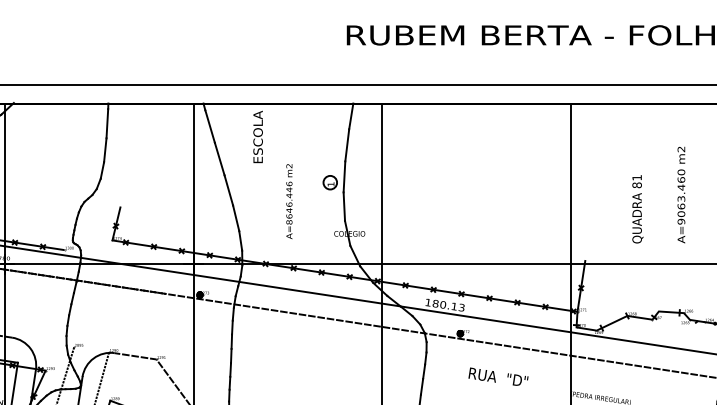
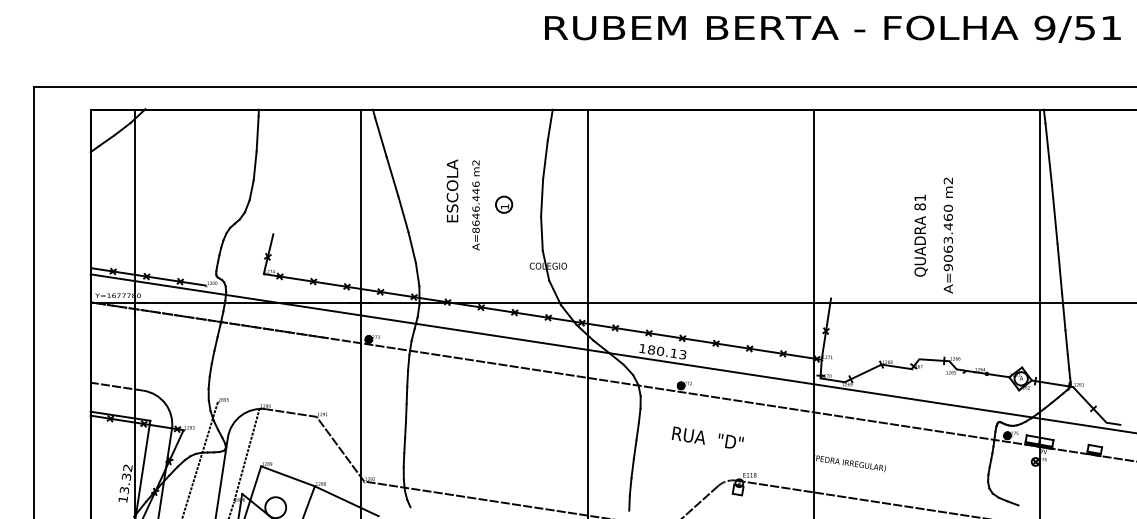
text: (258, 136) -> (452, 190), moved
part: (330, 182) -> (504, 204), moved
text: (680, 194) -> (947, 235), moved
text: (288, 201) -> (475, 205), moved
text: (637, 209) -> (920, 235), moved
text: (498, 376) -> (707, 437), moved

